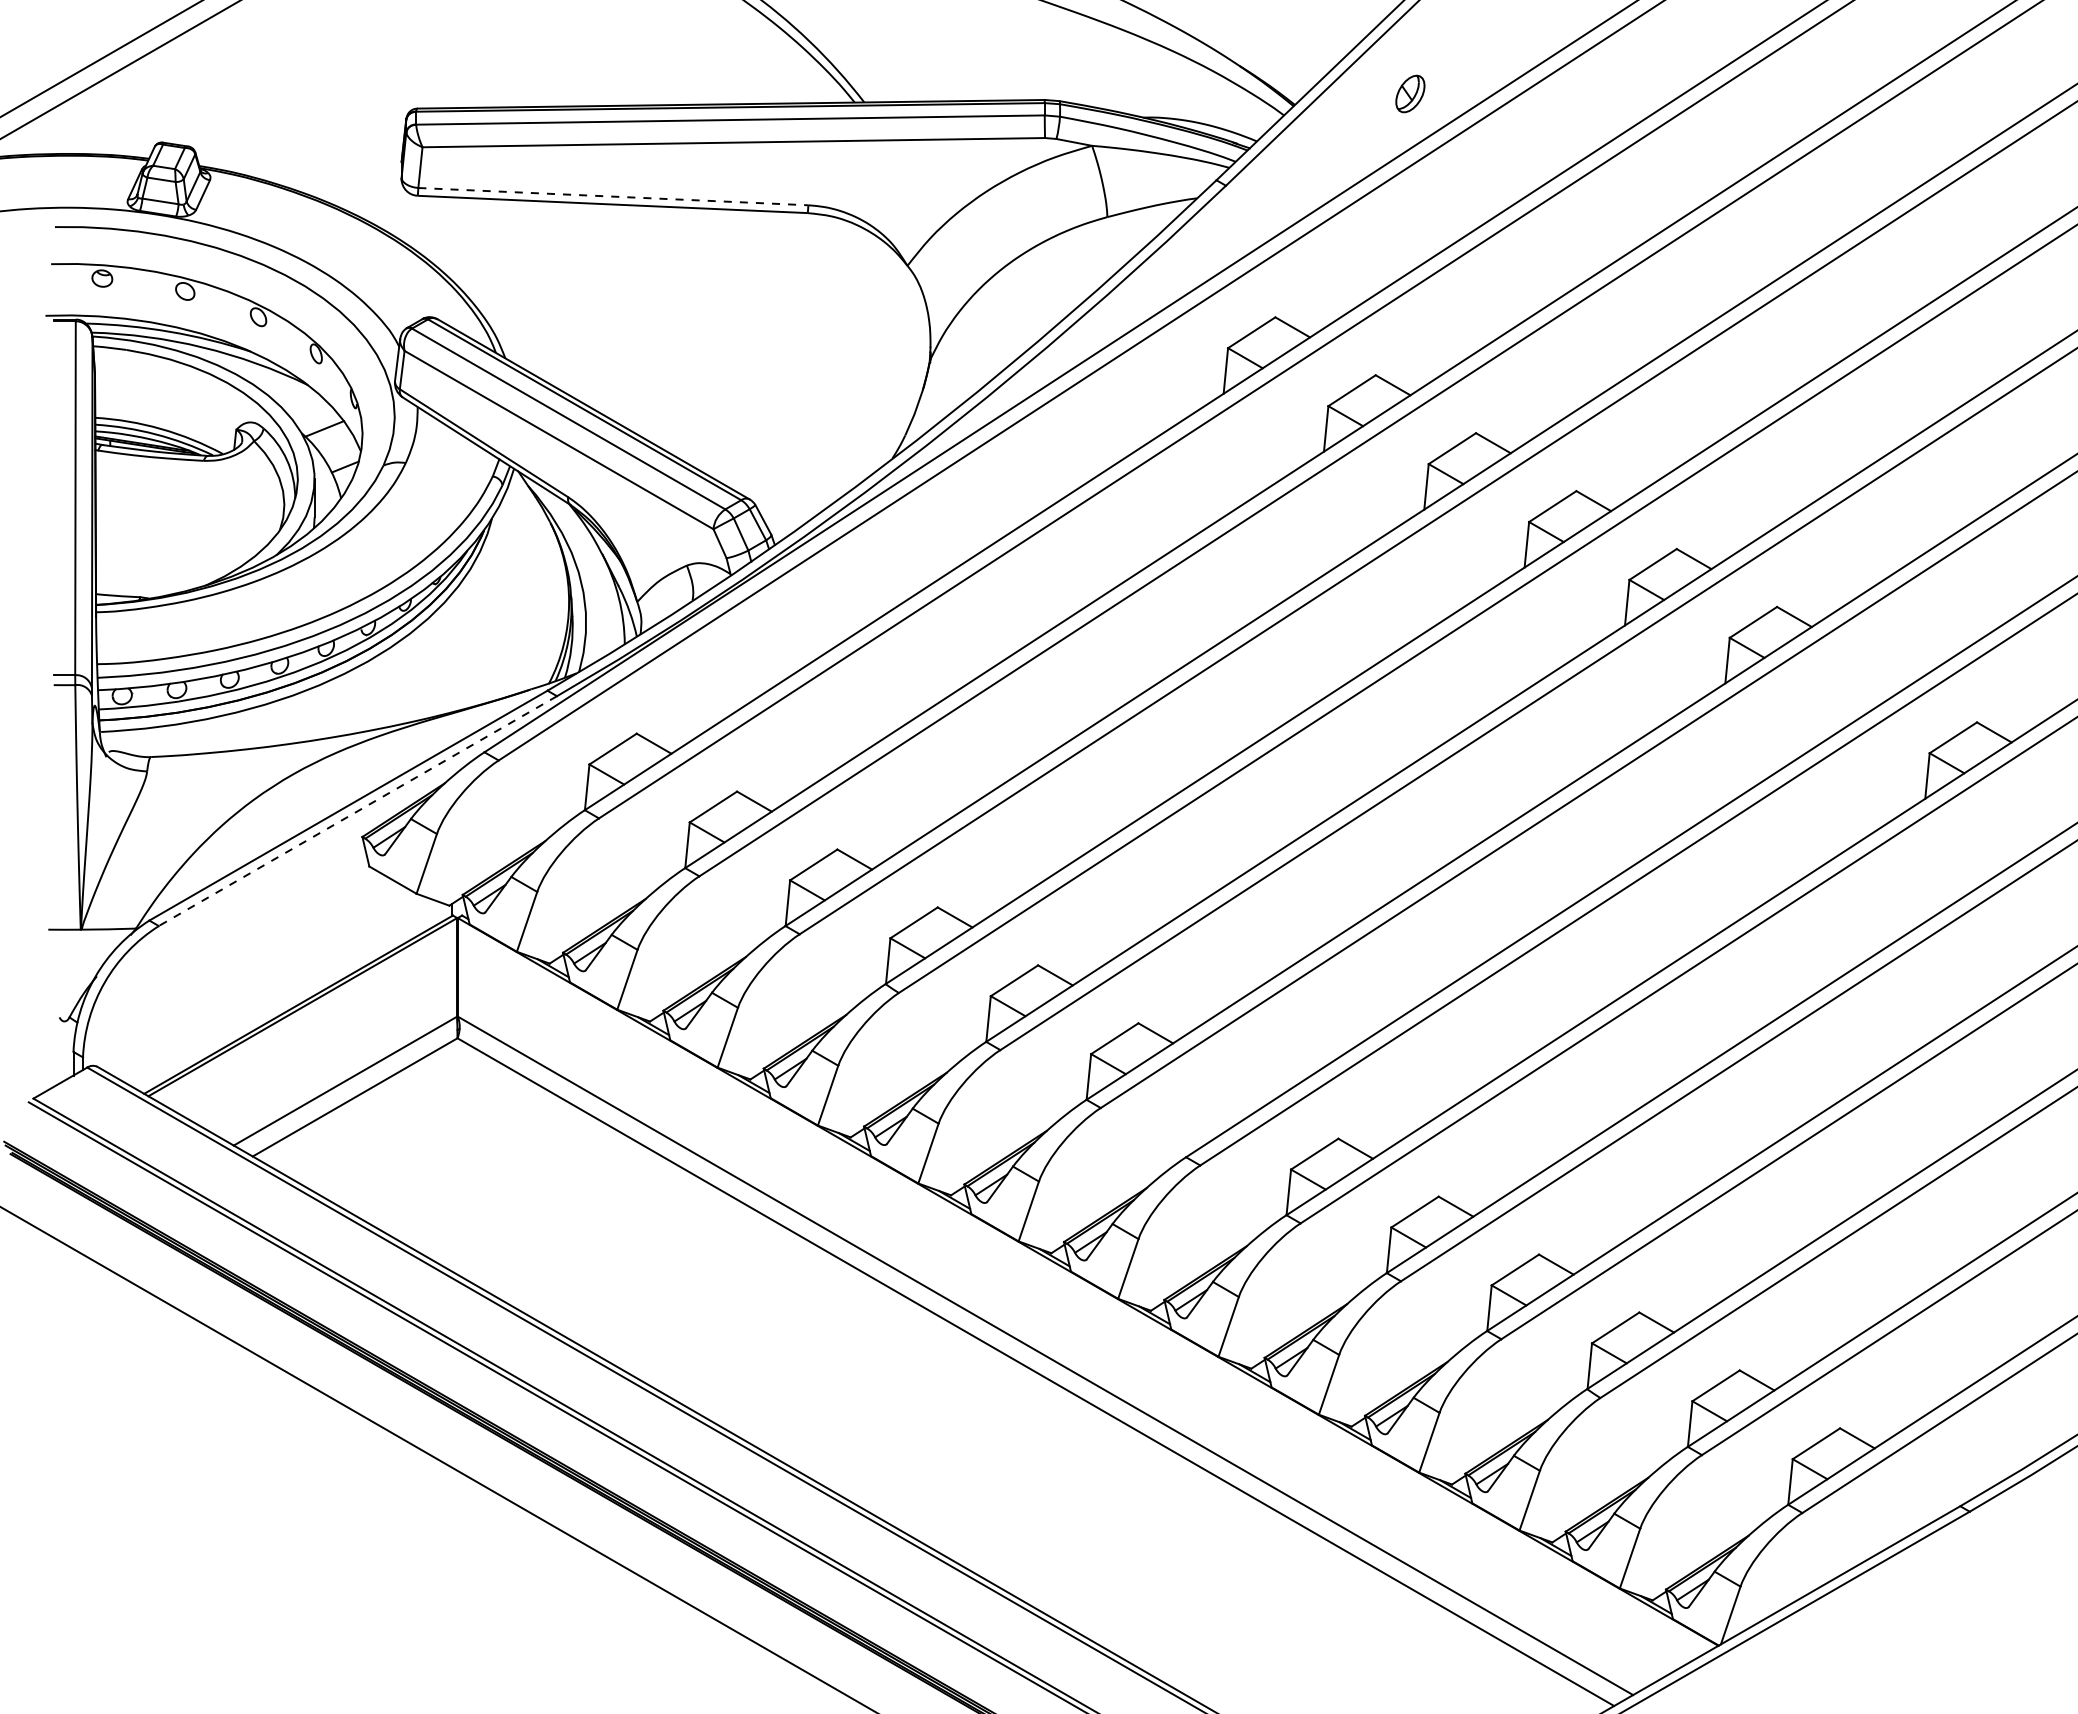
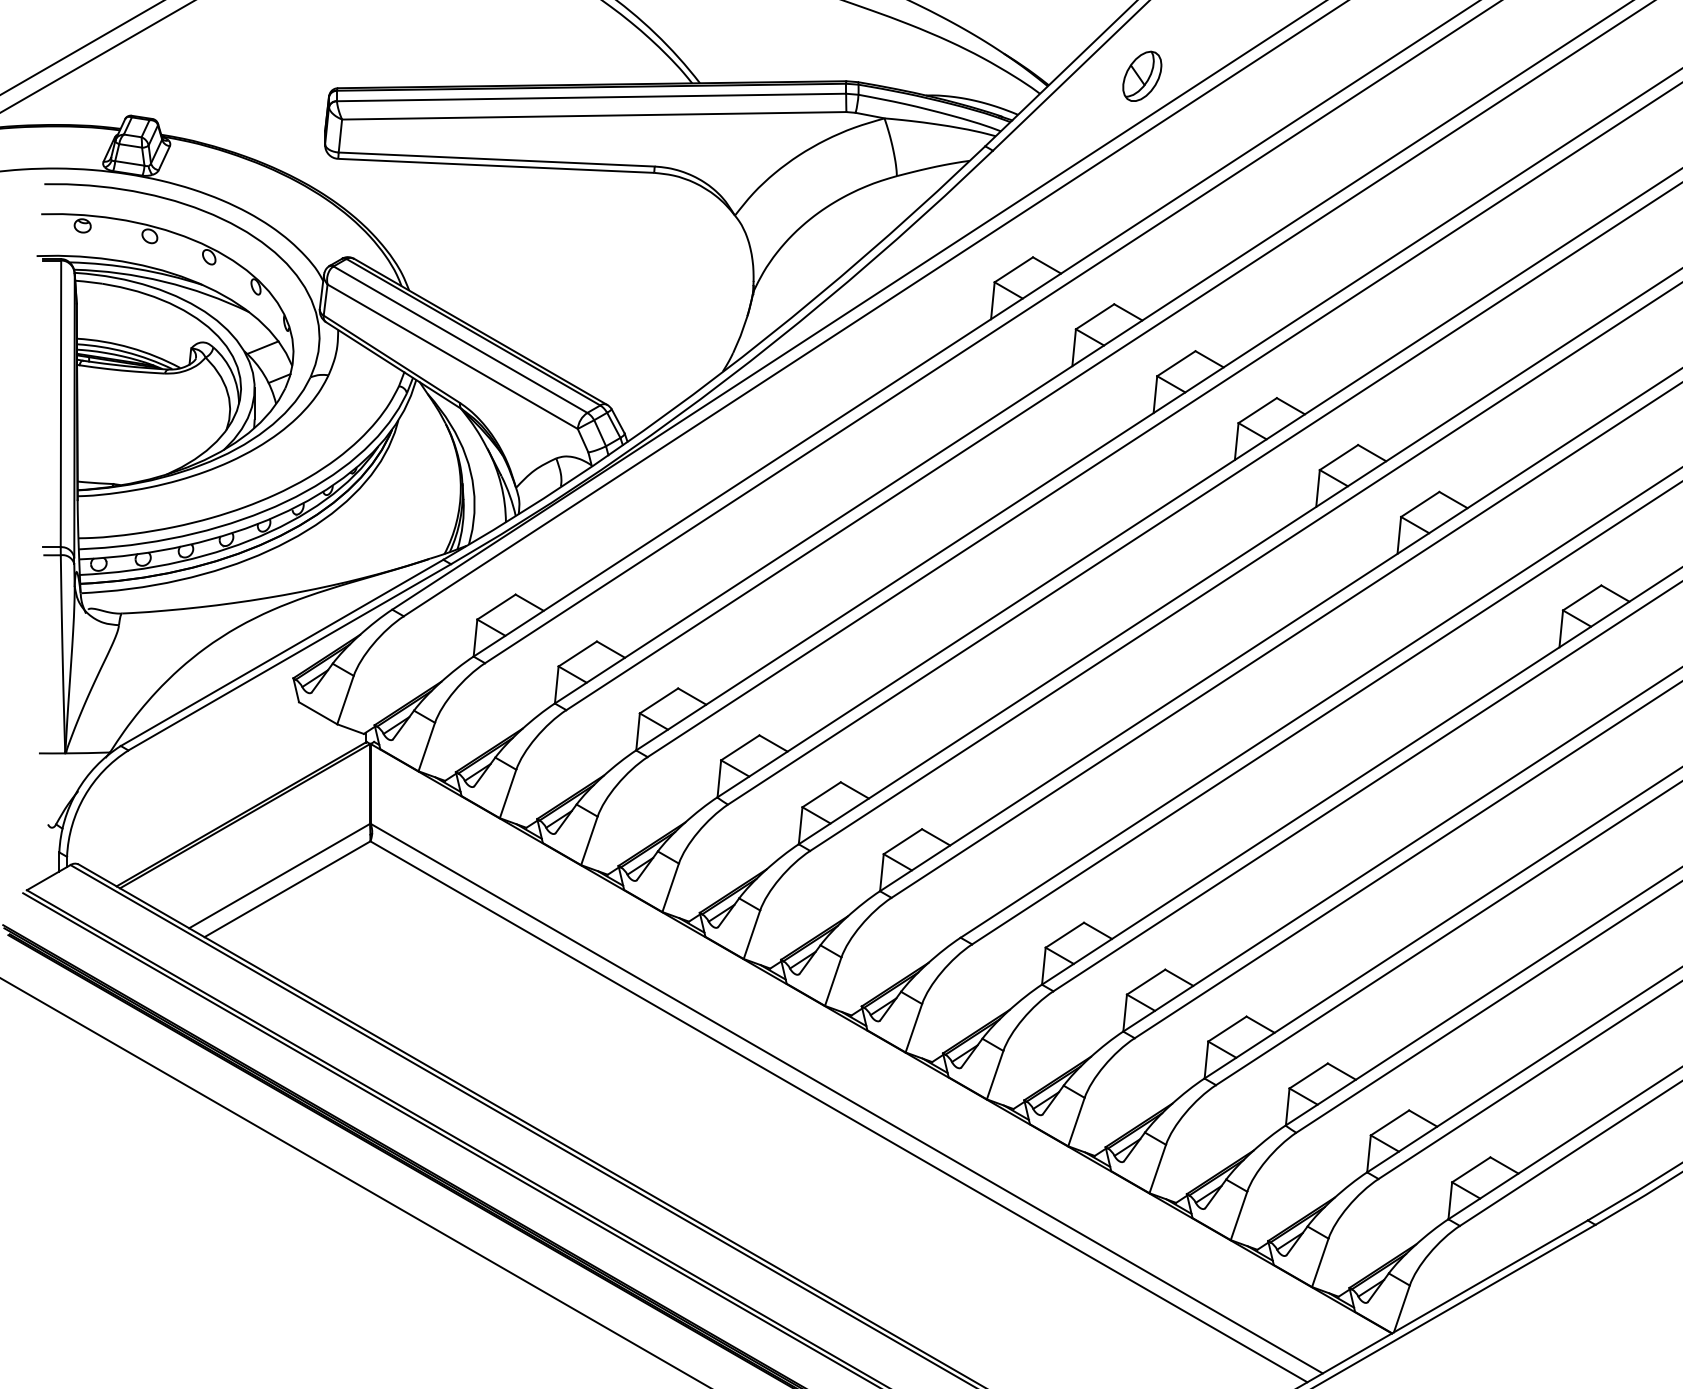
part: (1410, 93) -> (1142, 75), size x1.67
line: (613, 196) -> (496, 159), dashed -> solid
line: (357, 811) -> (289, 657), dashed -> solid

